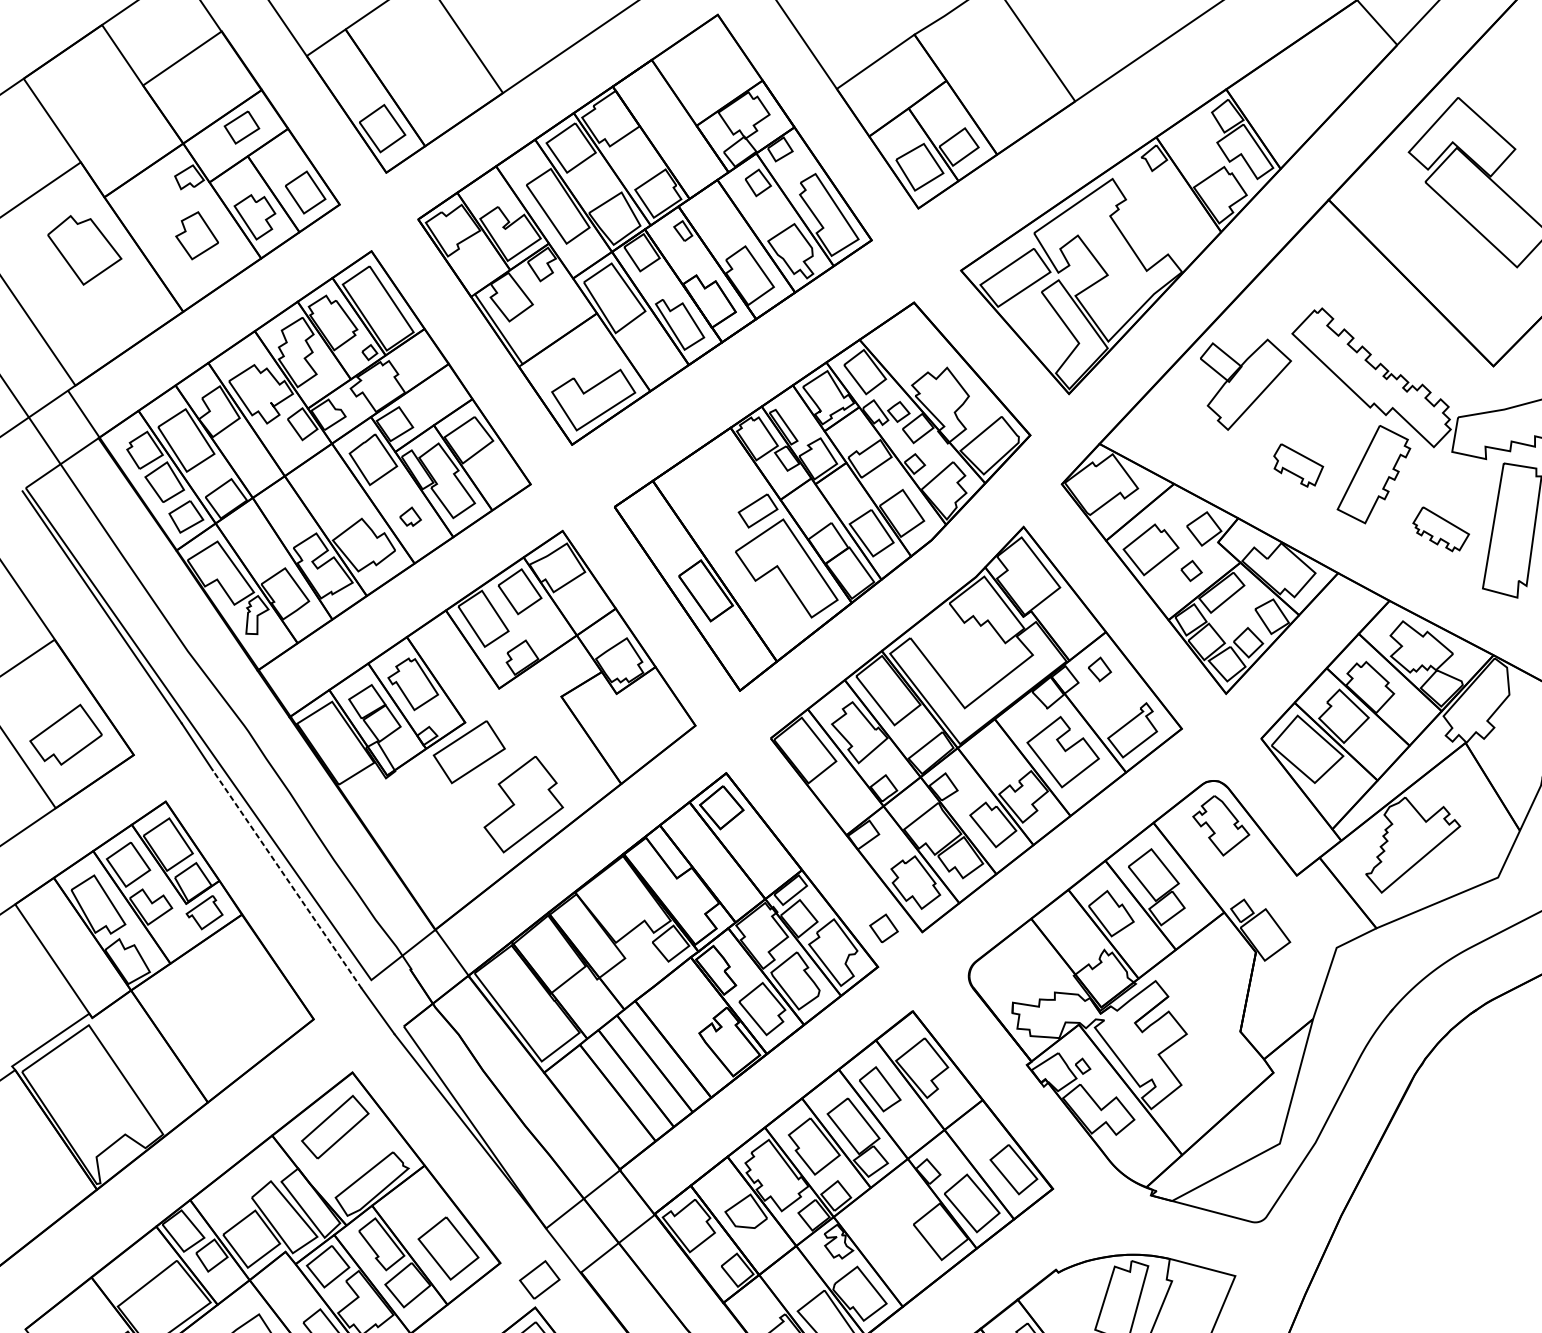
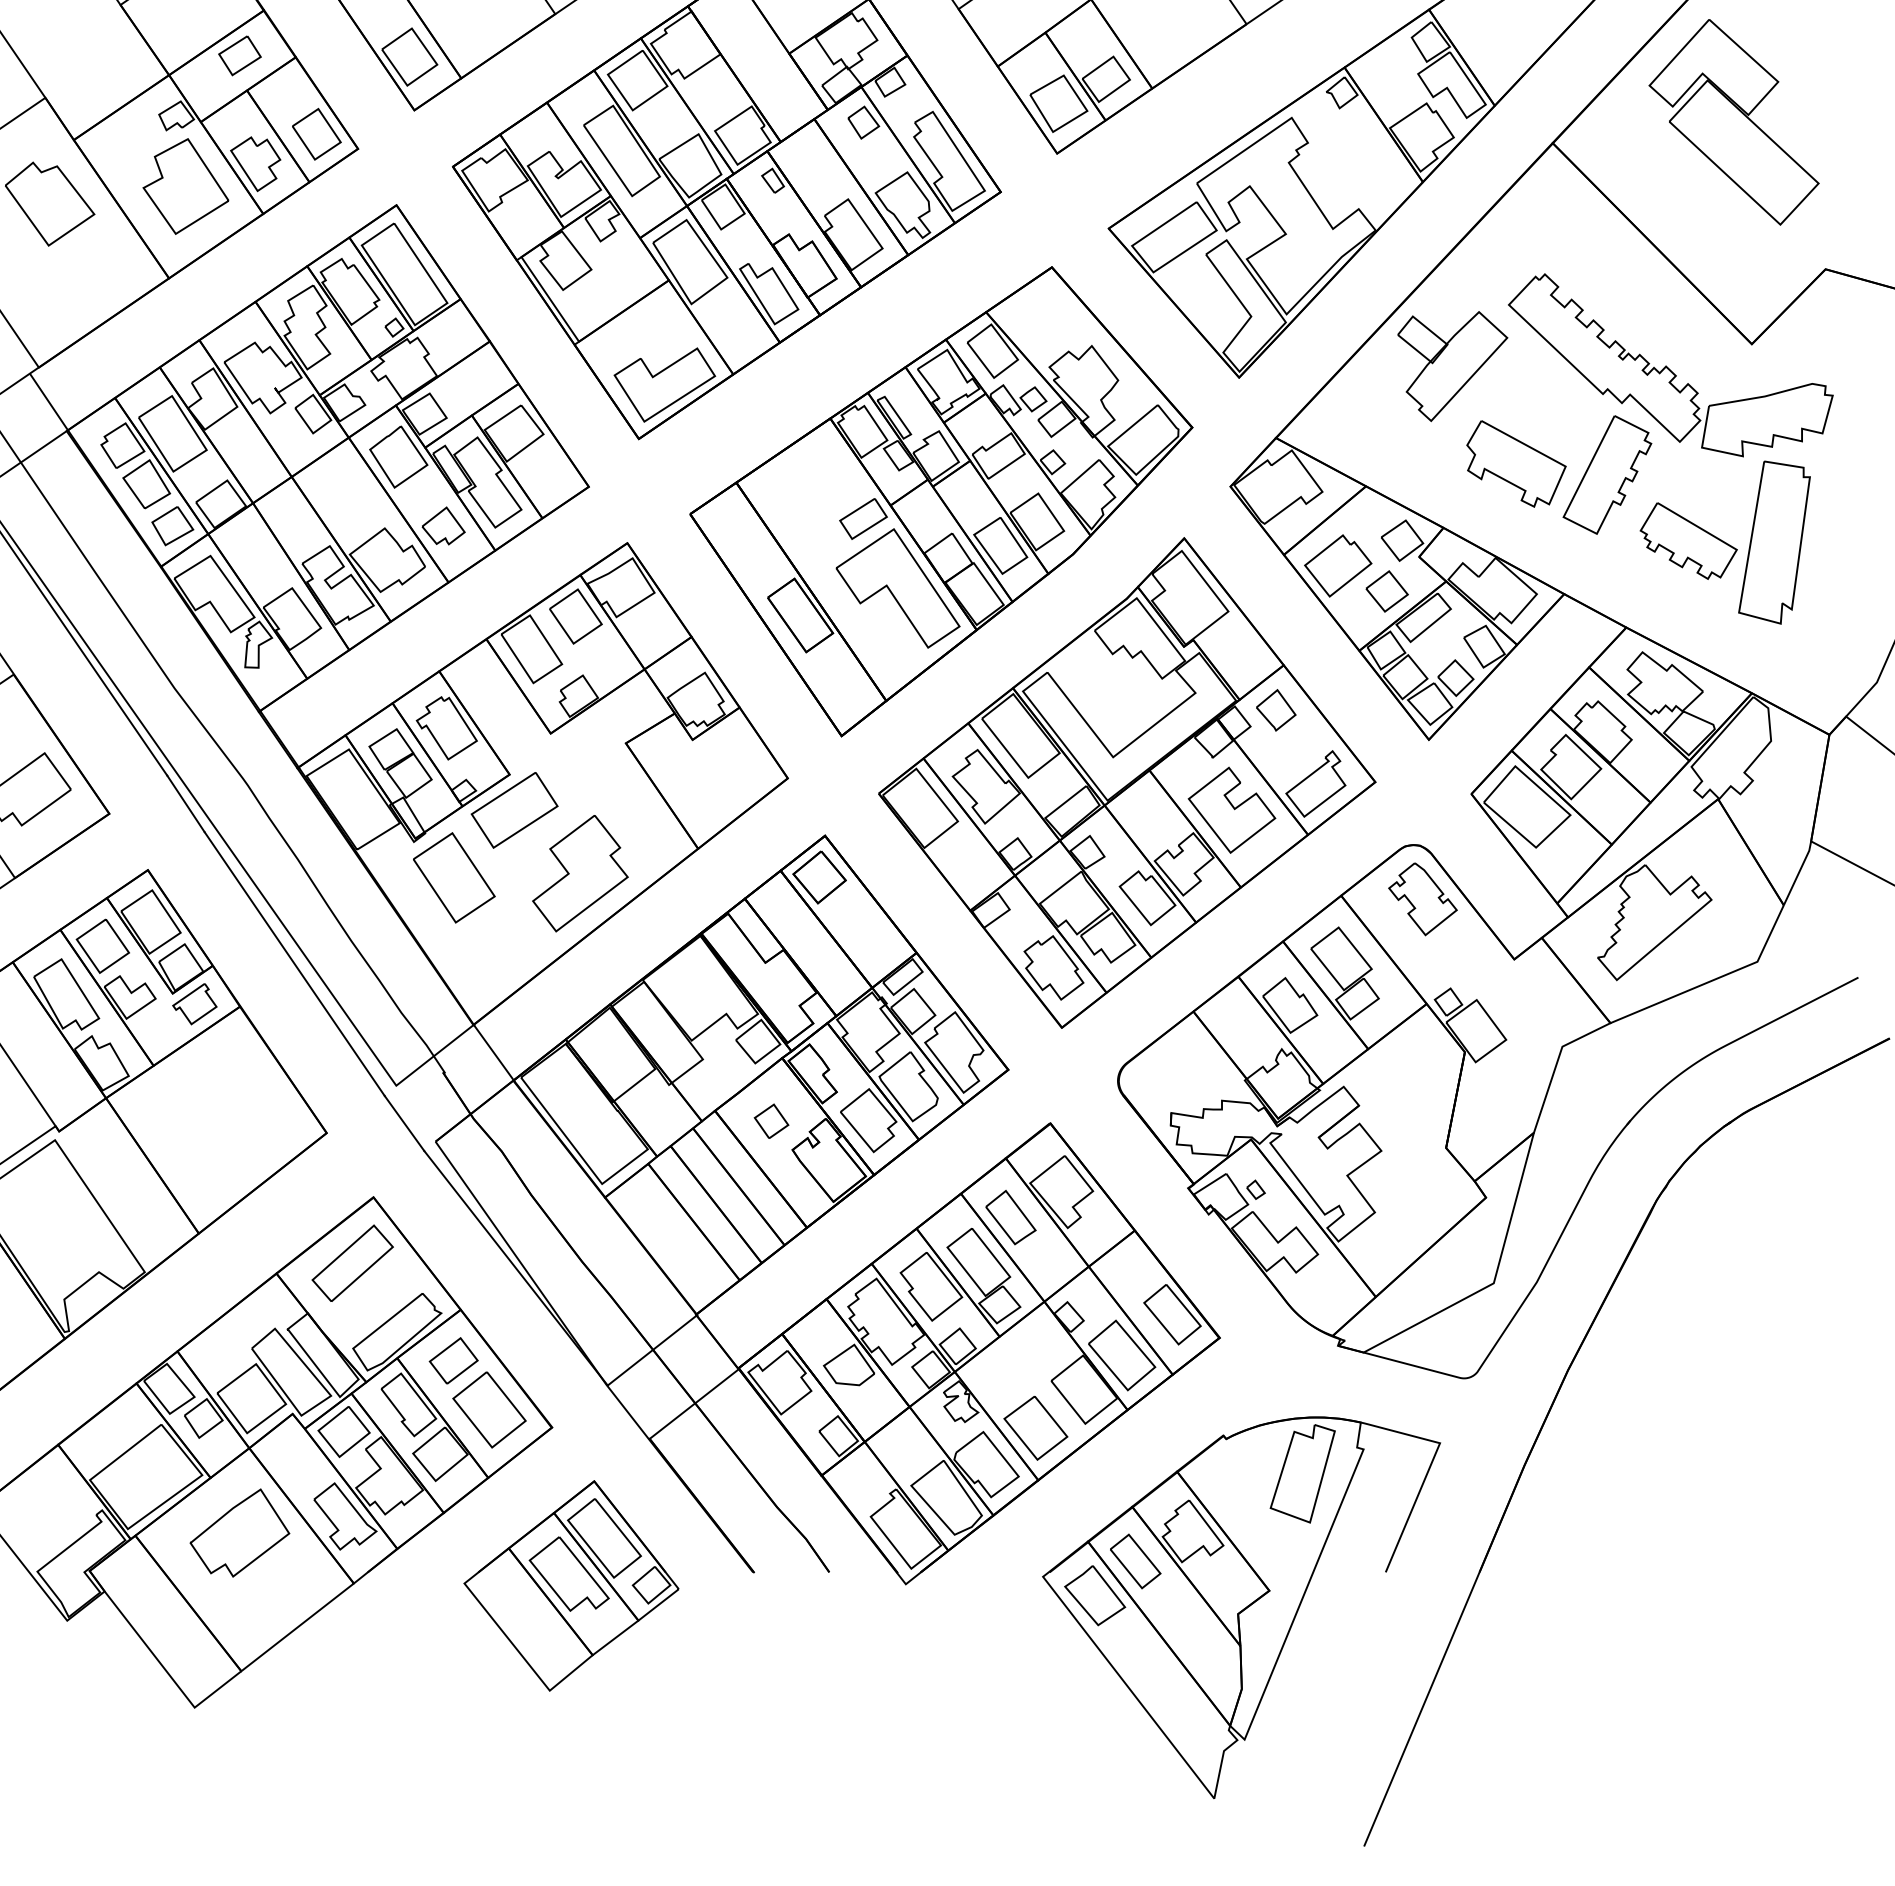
part: (196, 235) -> (185, 186), size x1.67
part: (1298, 465) -> (1516, 463), size x1.67
part: (410, 516) -> (443, 525), size x1.67
part: (1441, 528) -> (1688, 540), size x1.43
part: (1191, 571) -> (1386, 591), size x1.67
part: (1099, 669) -> (1276, 710), size x1.43
part: (419, 807) -> (454, 877), added
line: (287, 879) -> (294, 964), dashed -> solid
part: (883, 927) -> (771, 1120), moved
part: (900, 1263) -> (1035, 1427), added
part: (539, 1279) -> (453, 1360), moved

